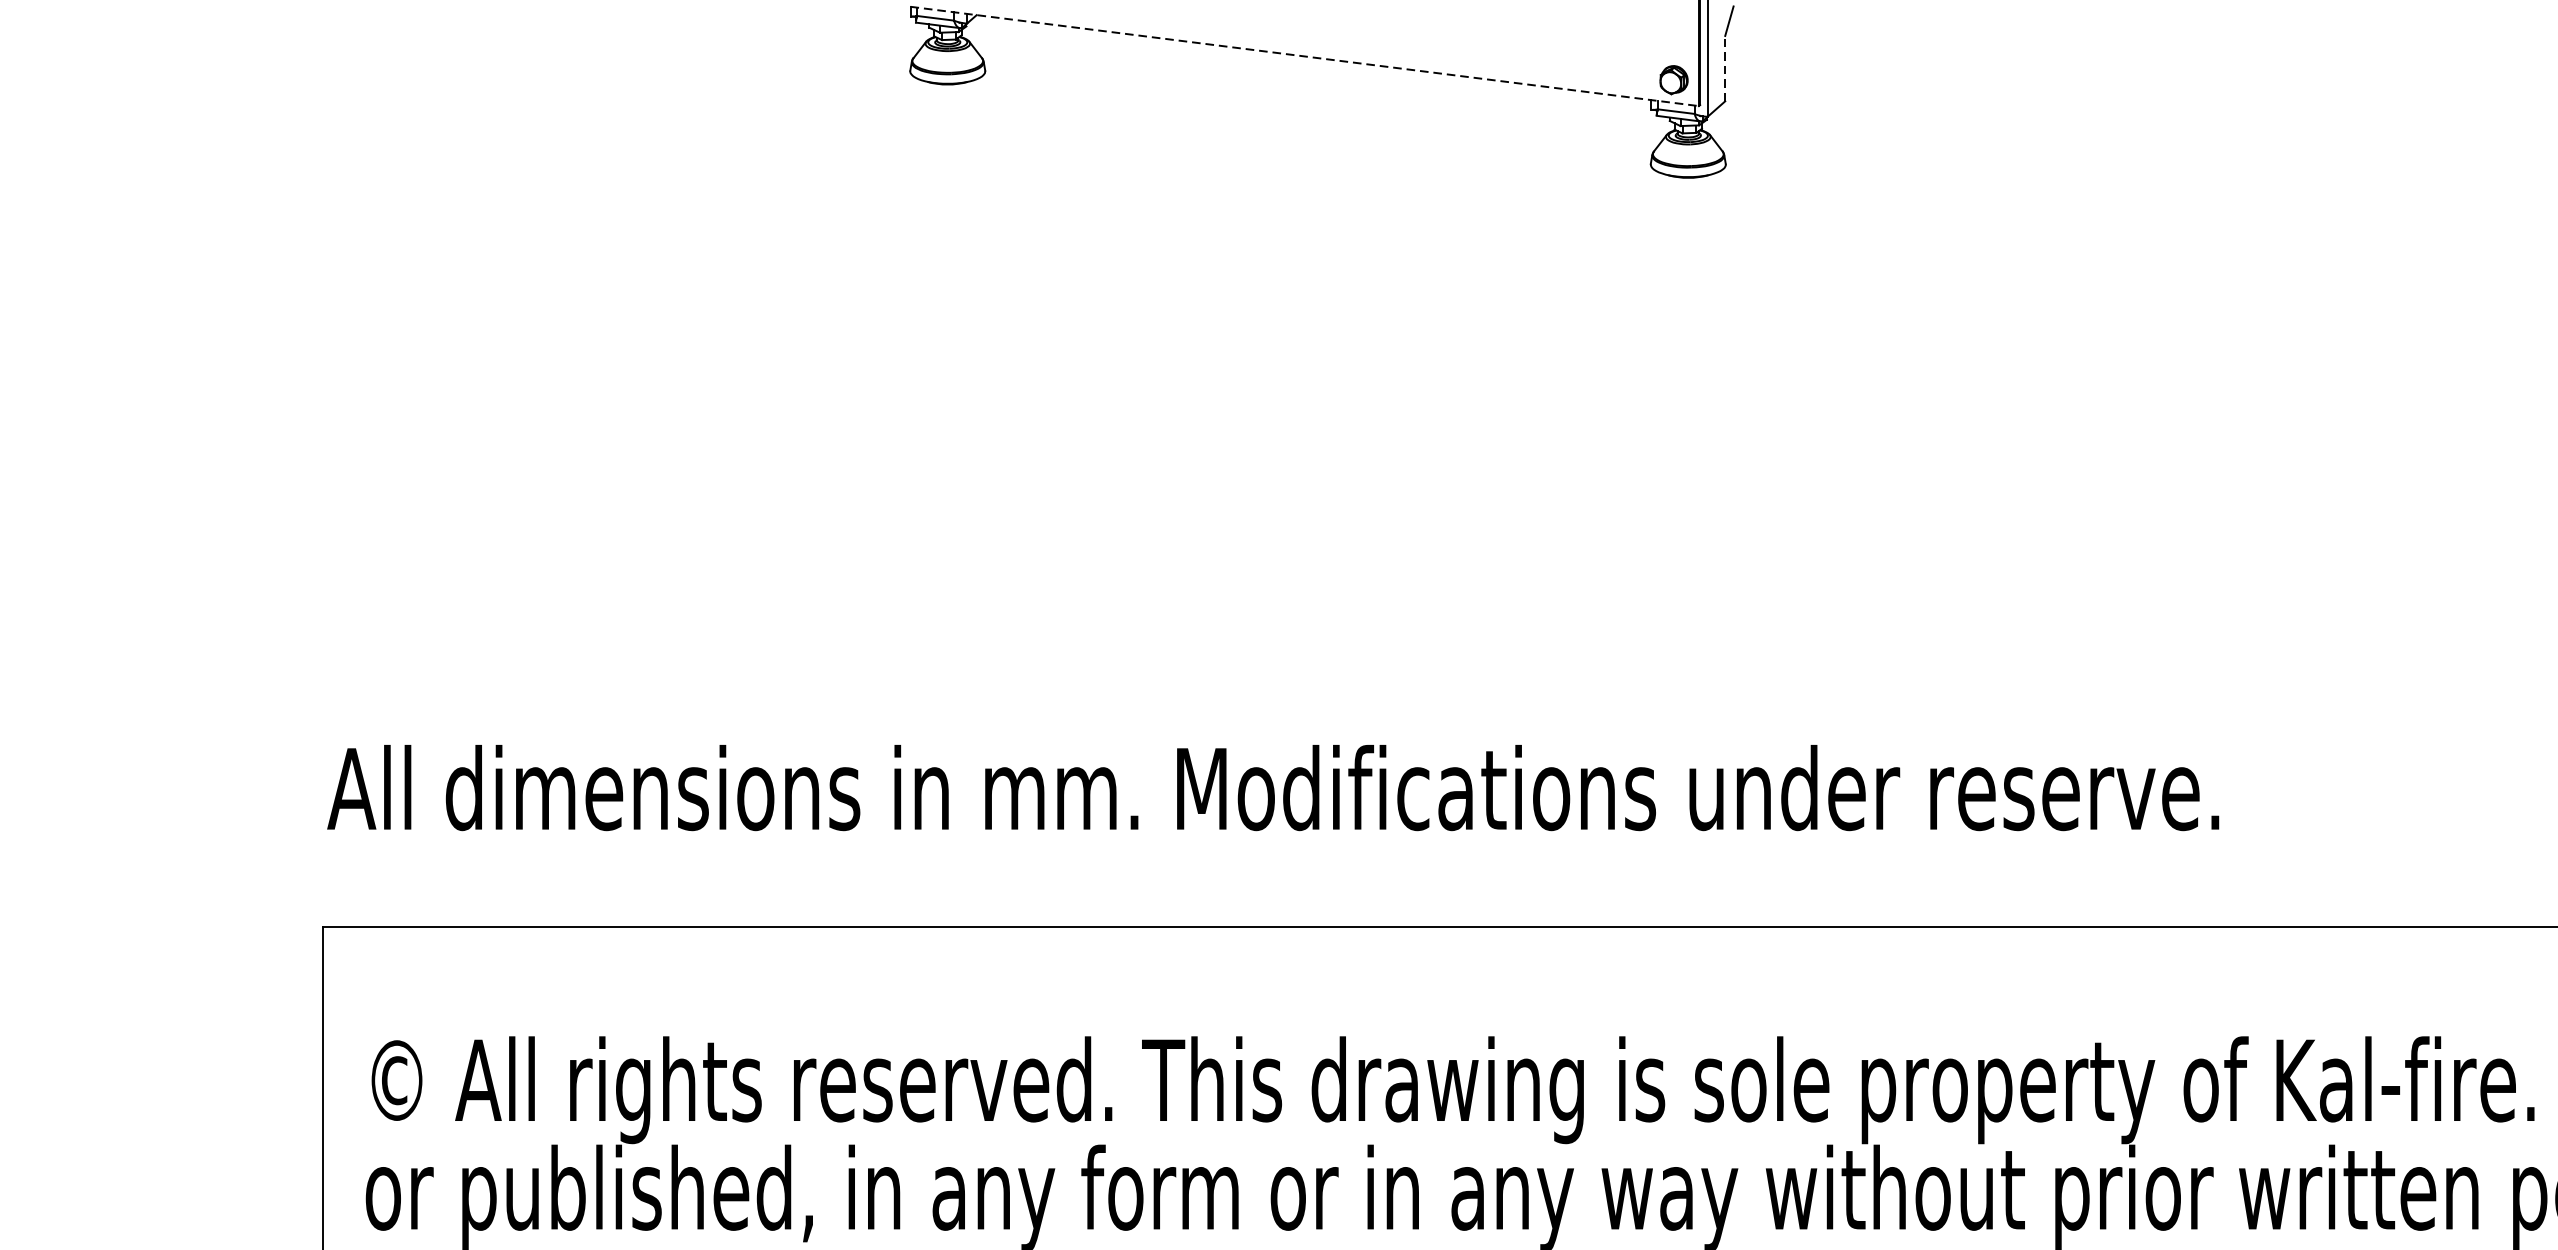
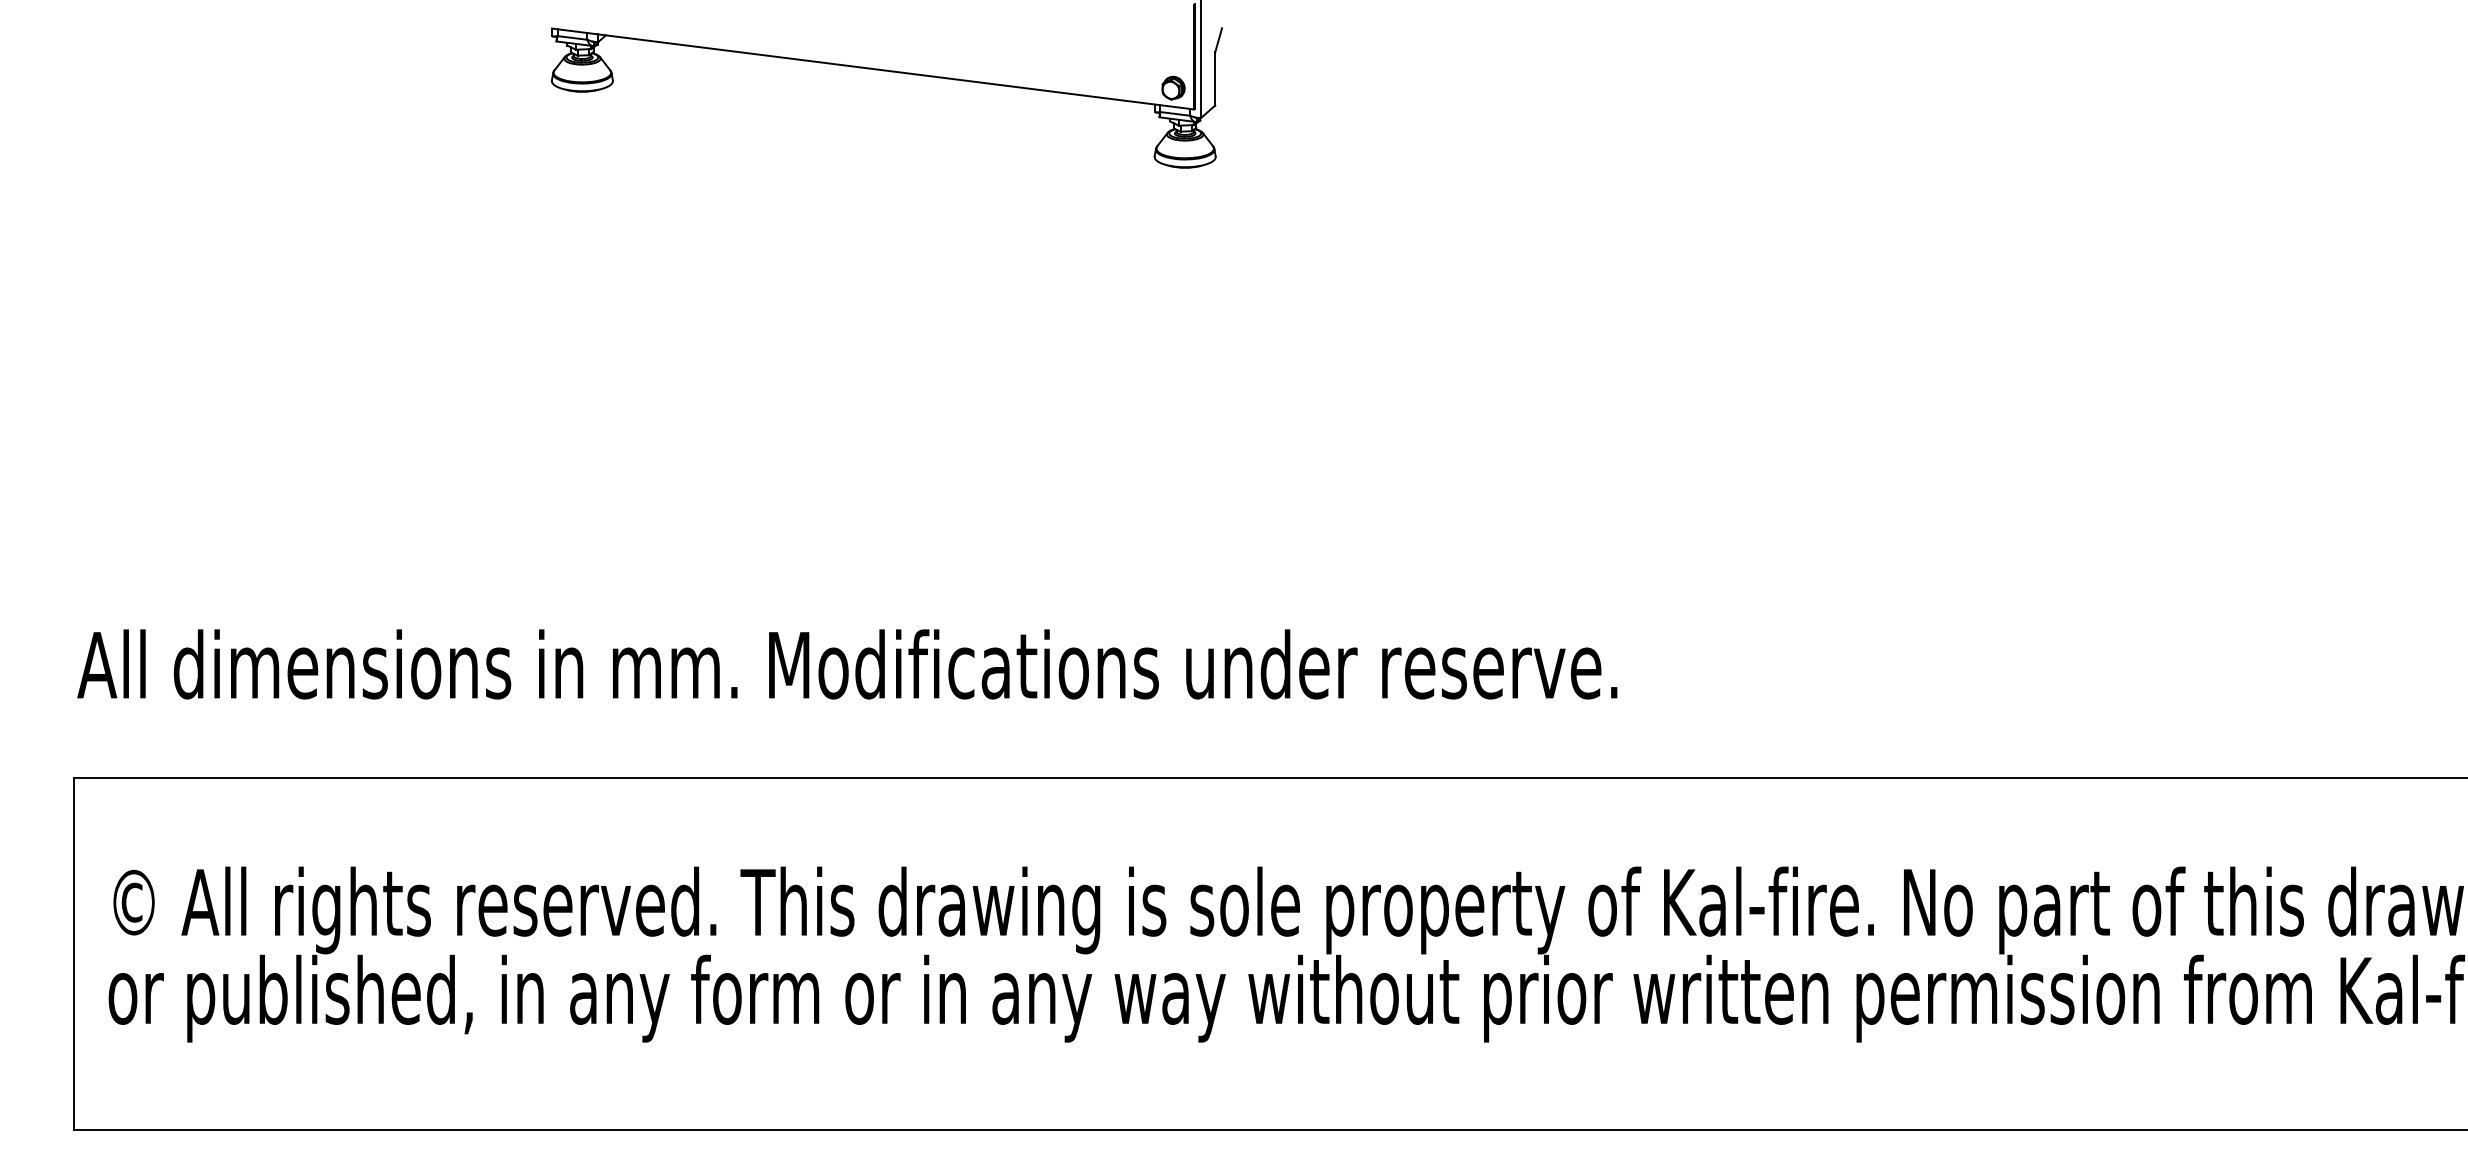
line: (1305, 57) -> (873, 69), dashed -> solid
line: (1725, 68) -> (1215, 78), dashed -> solid

